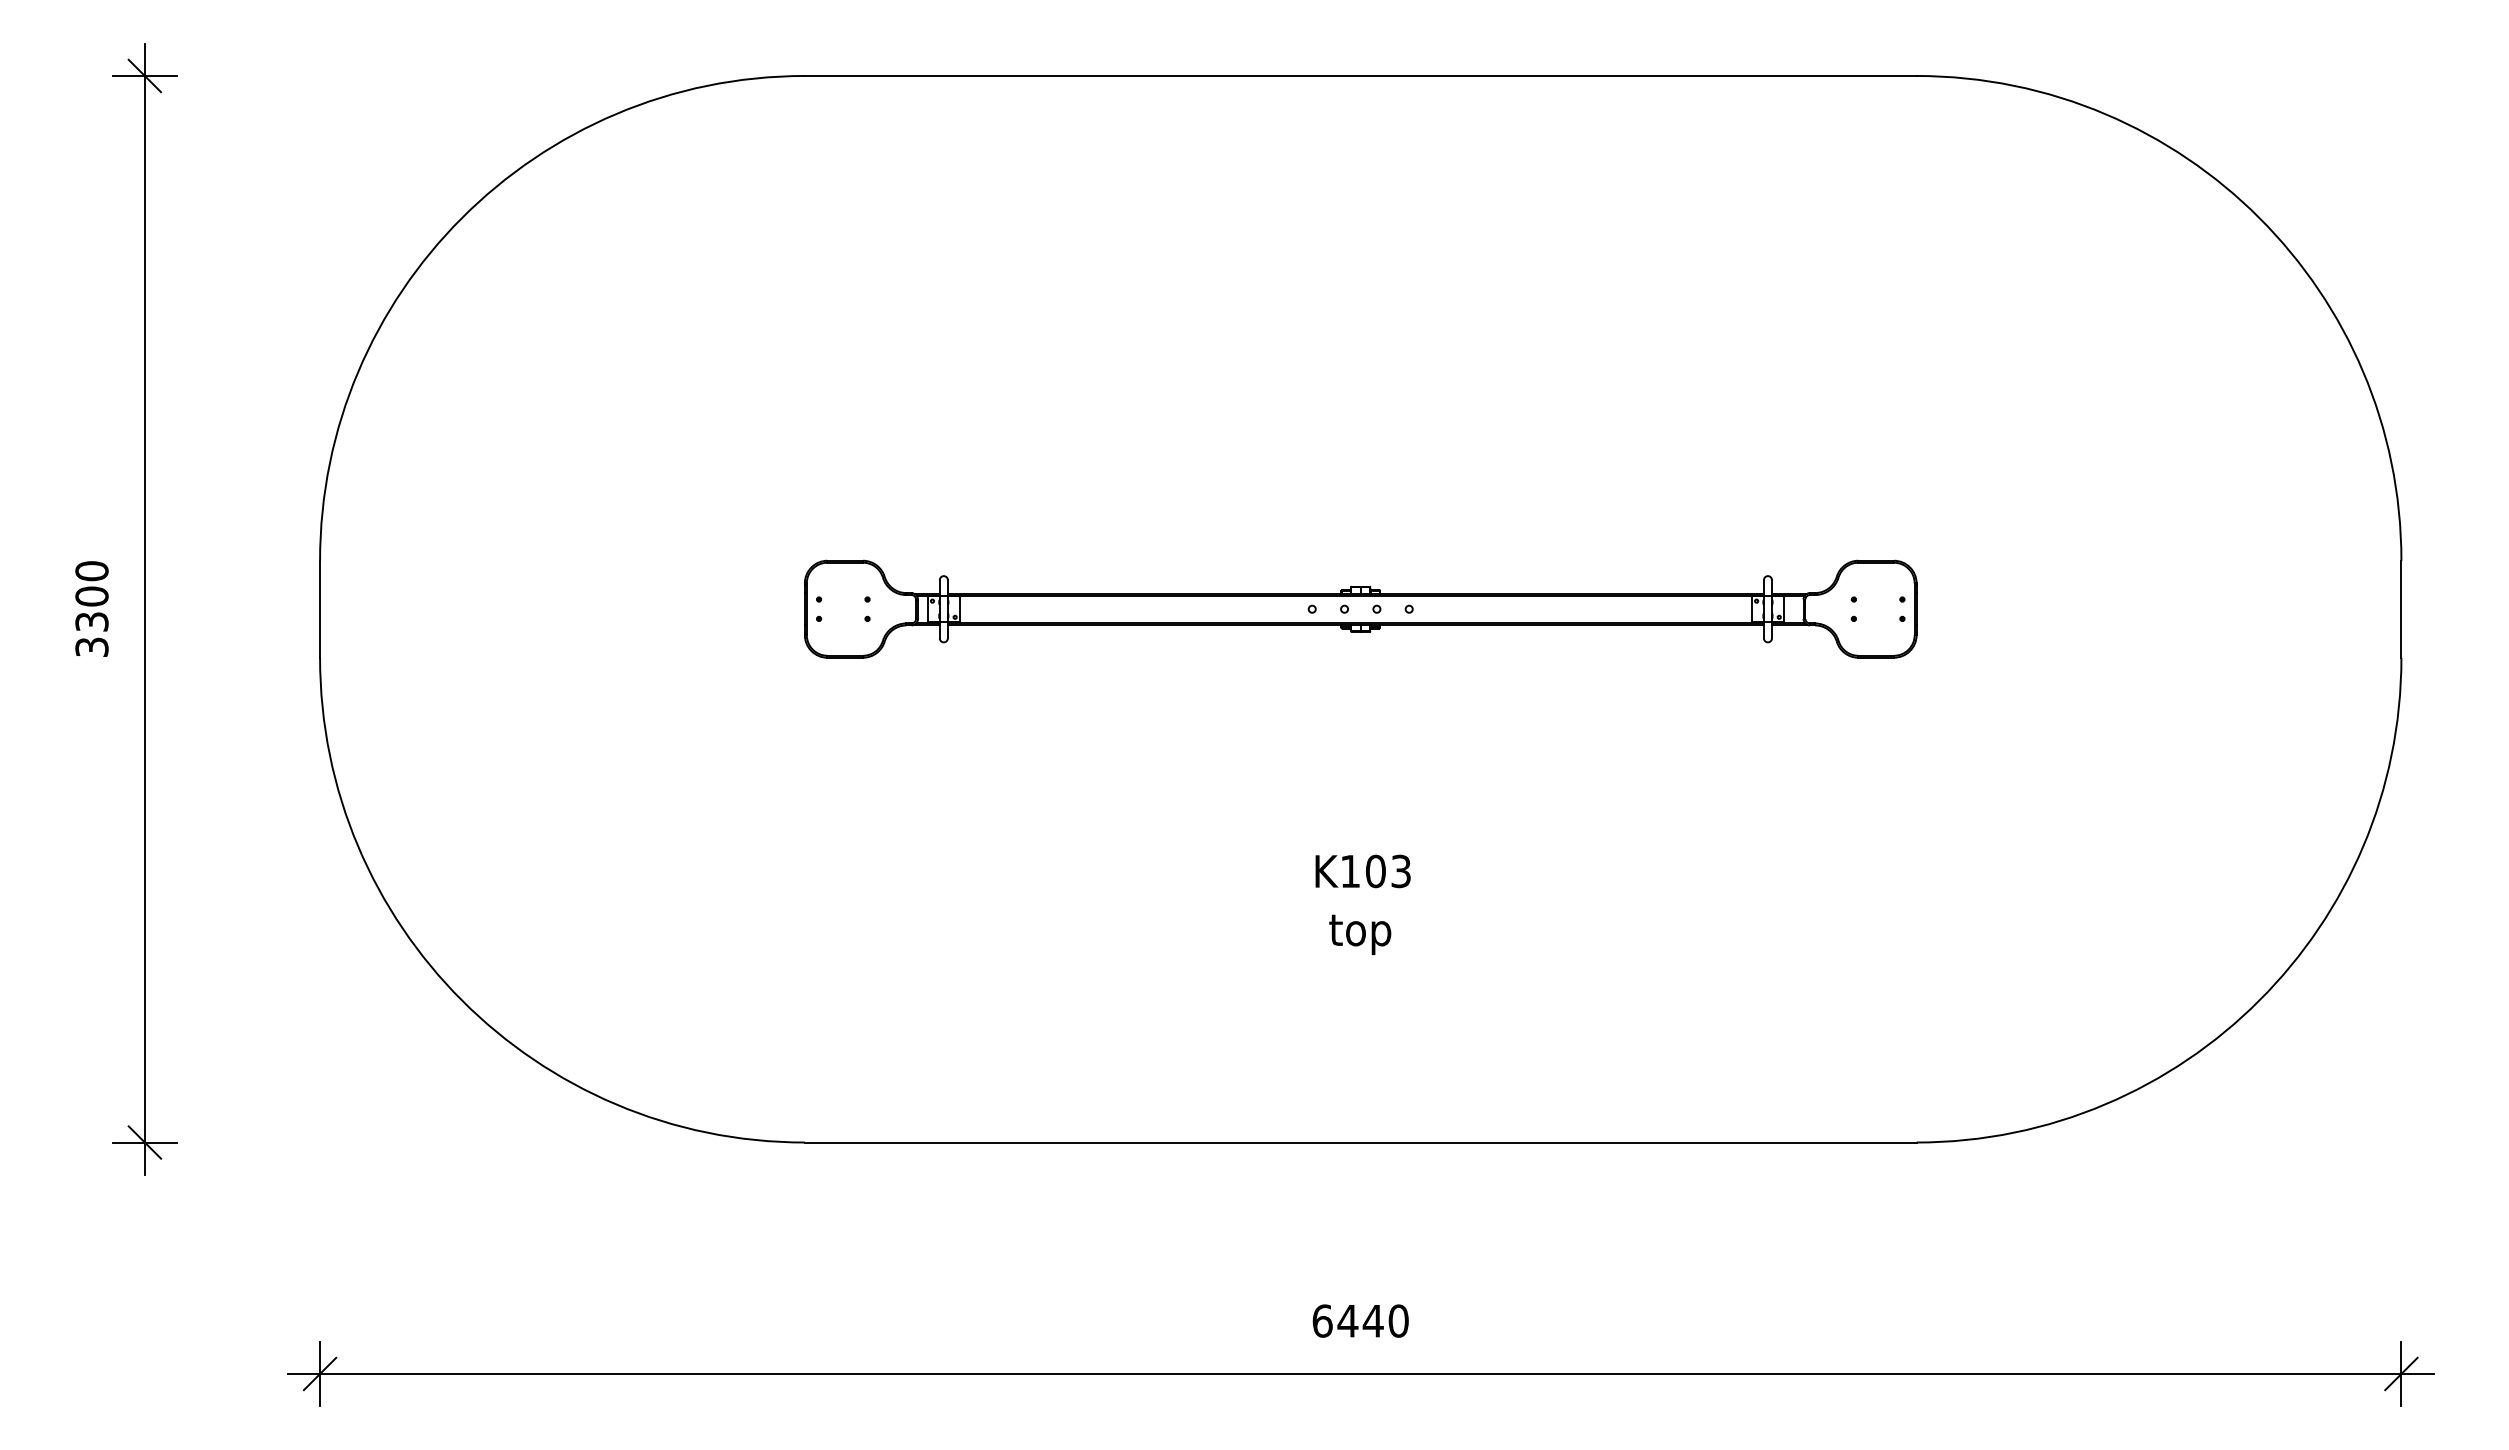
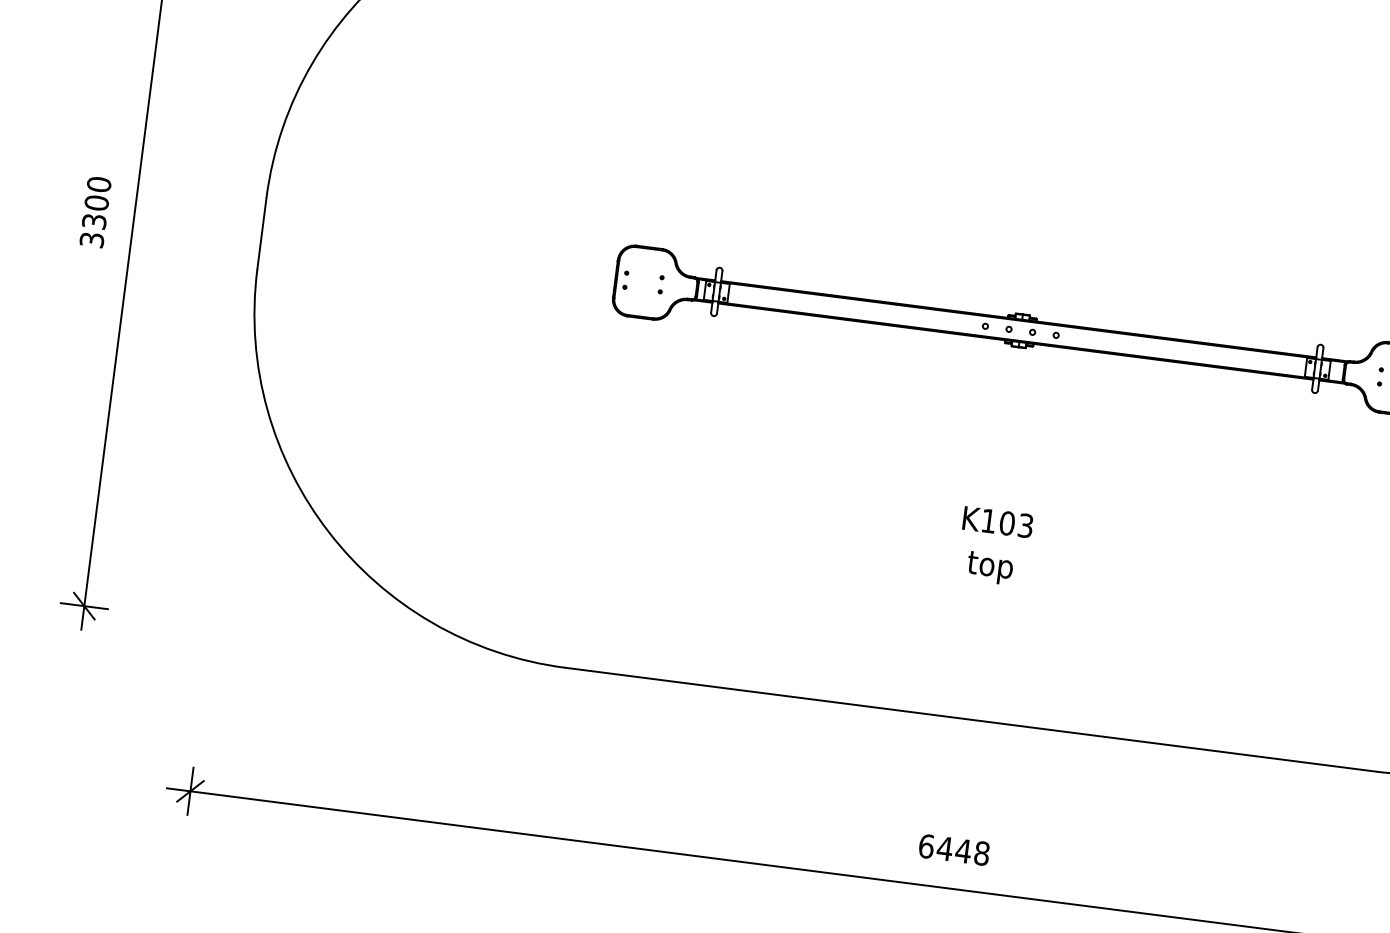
text: (1398, 1320) -> (981, 853), 6440 -> 6448

